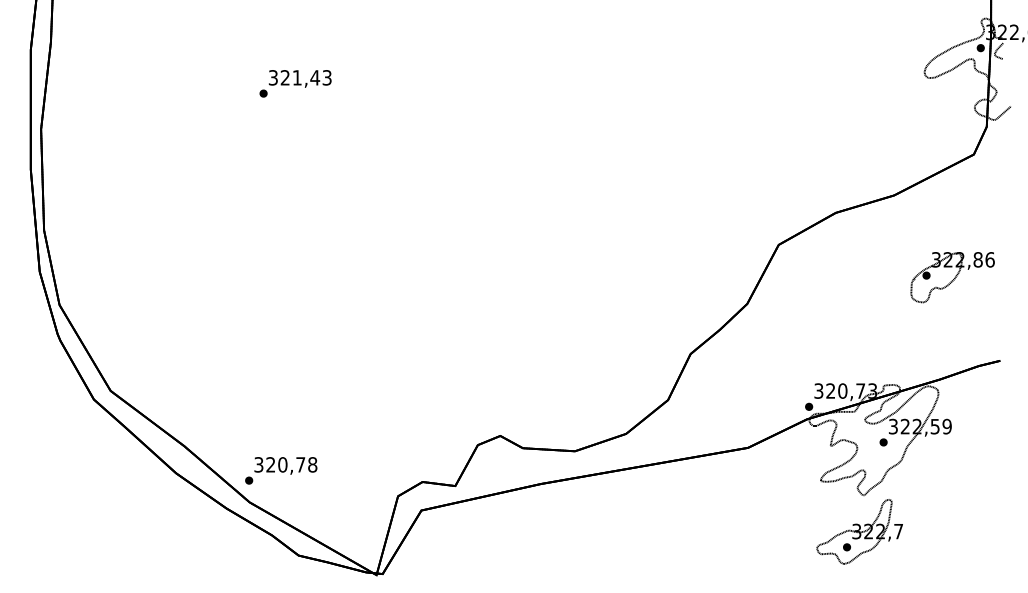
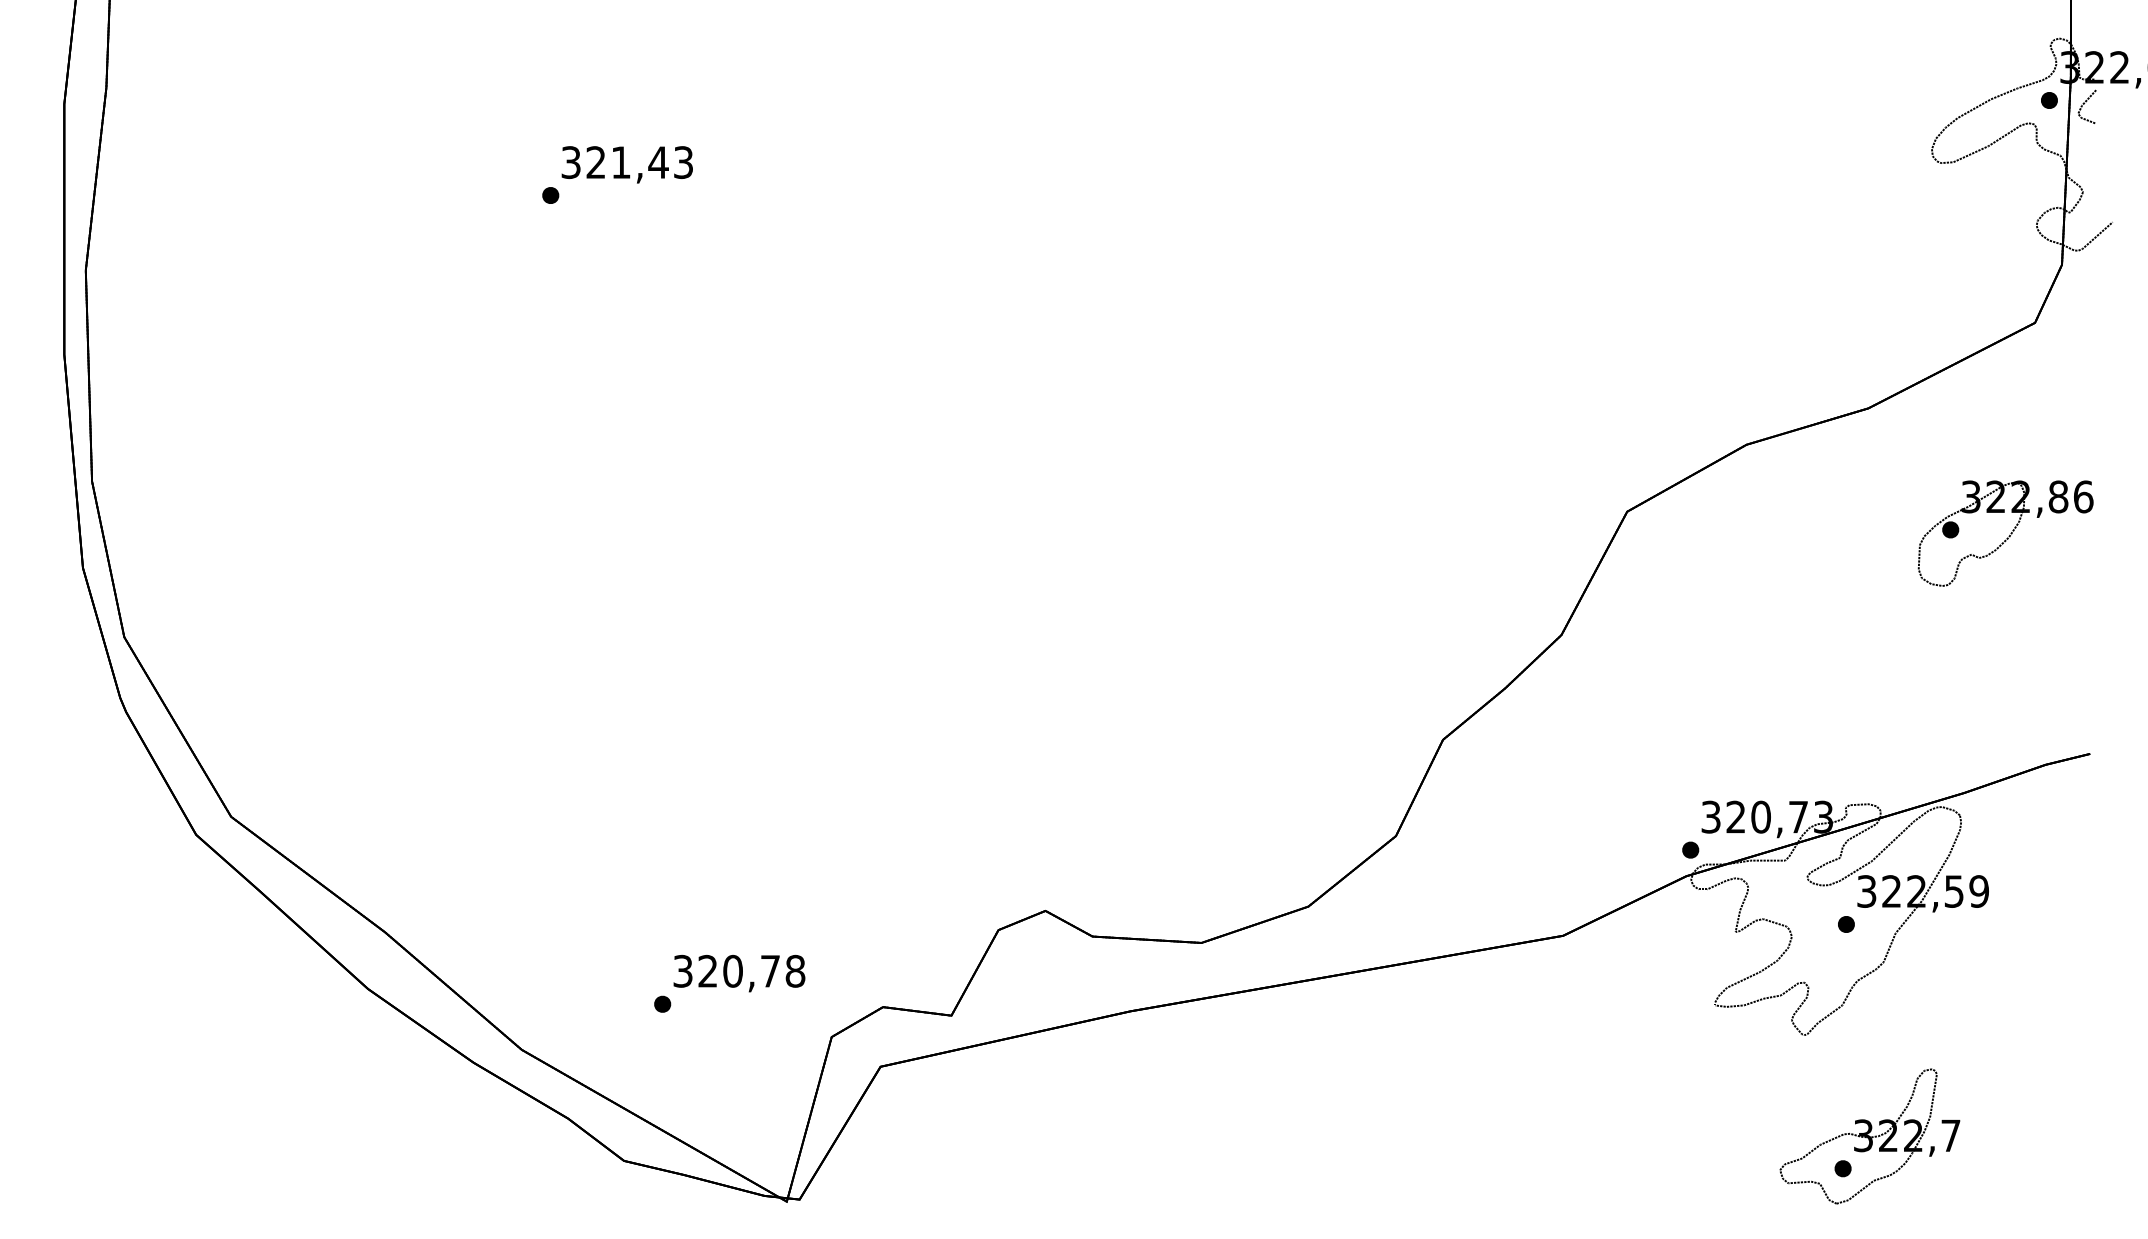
part: (952, 277) -> (2004, 533), moved
text: (281, 470) -> (730, 983), moved
part: (859, 531) -> (1869, 1135), moved

